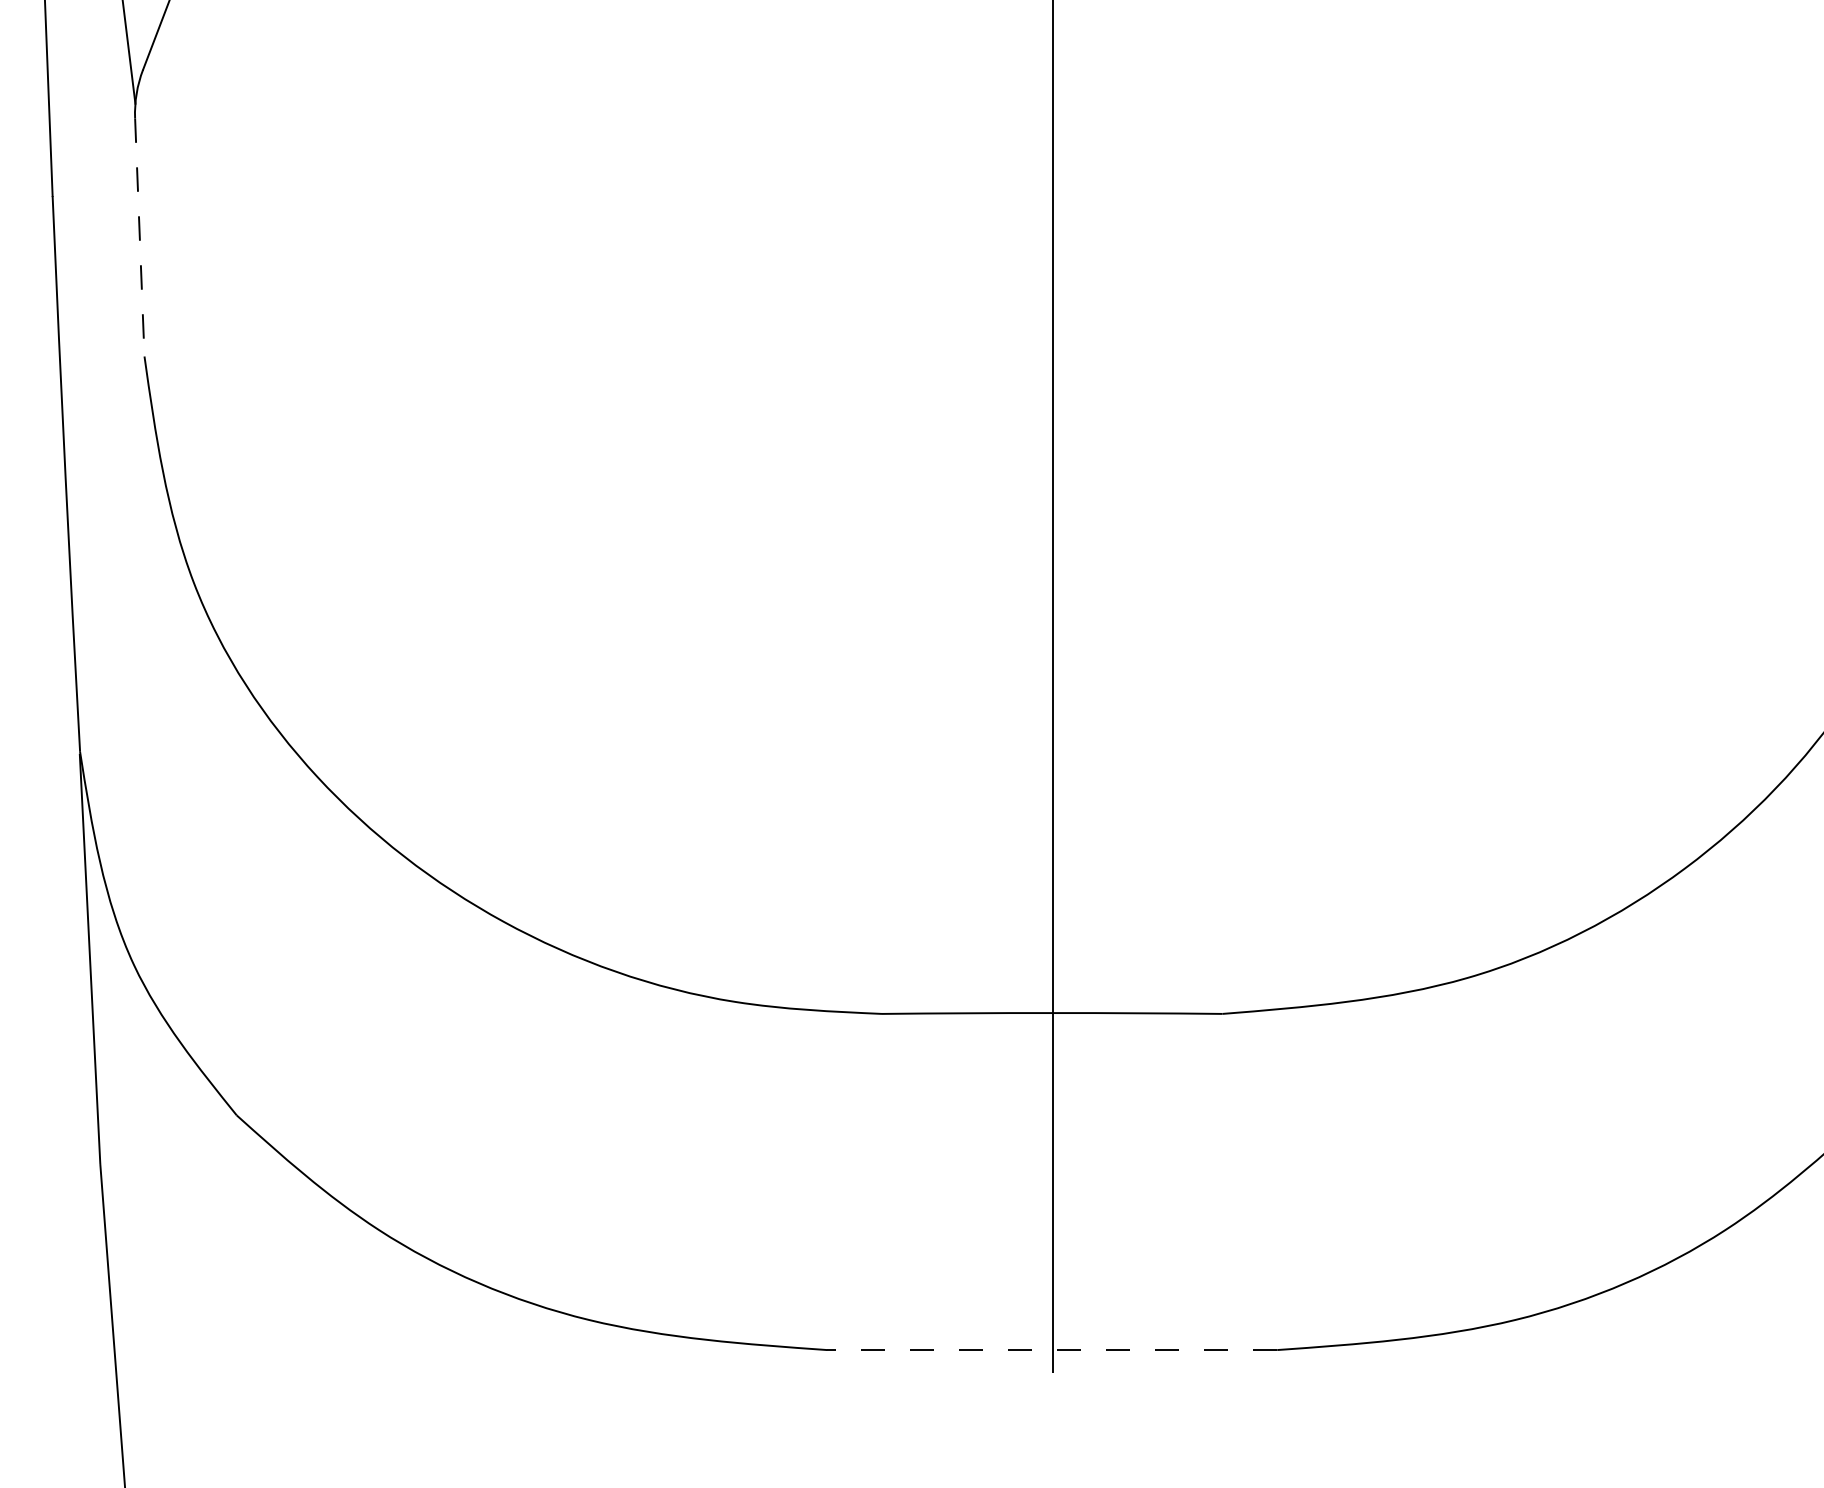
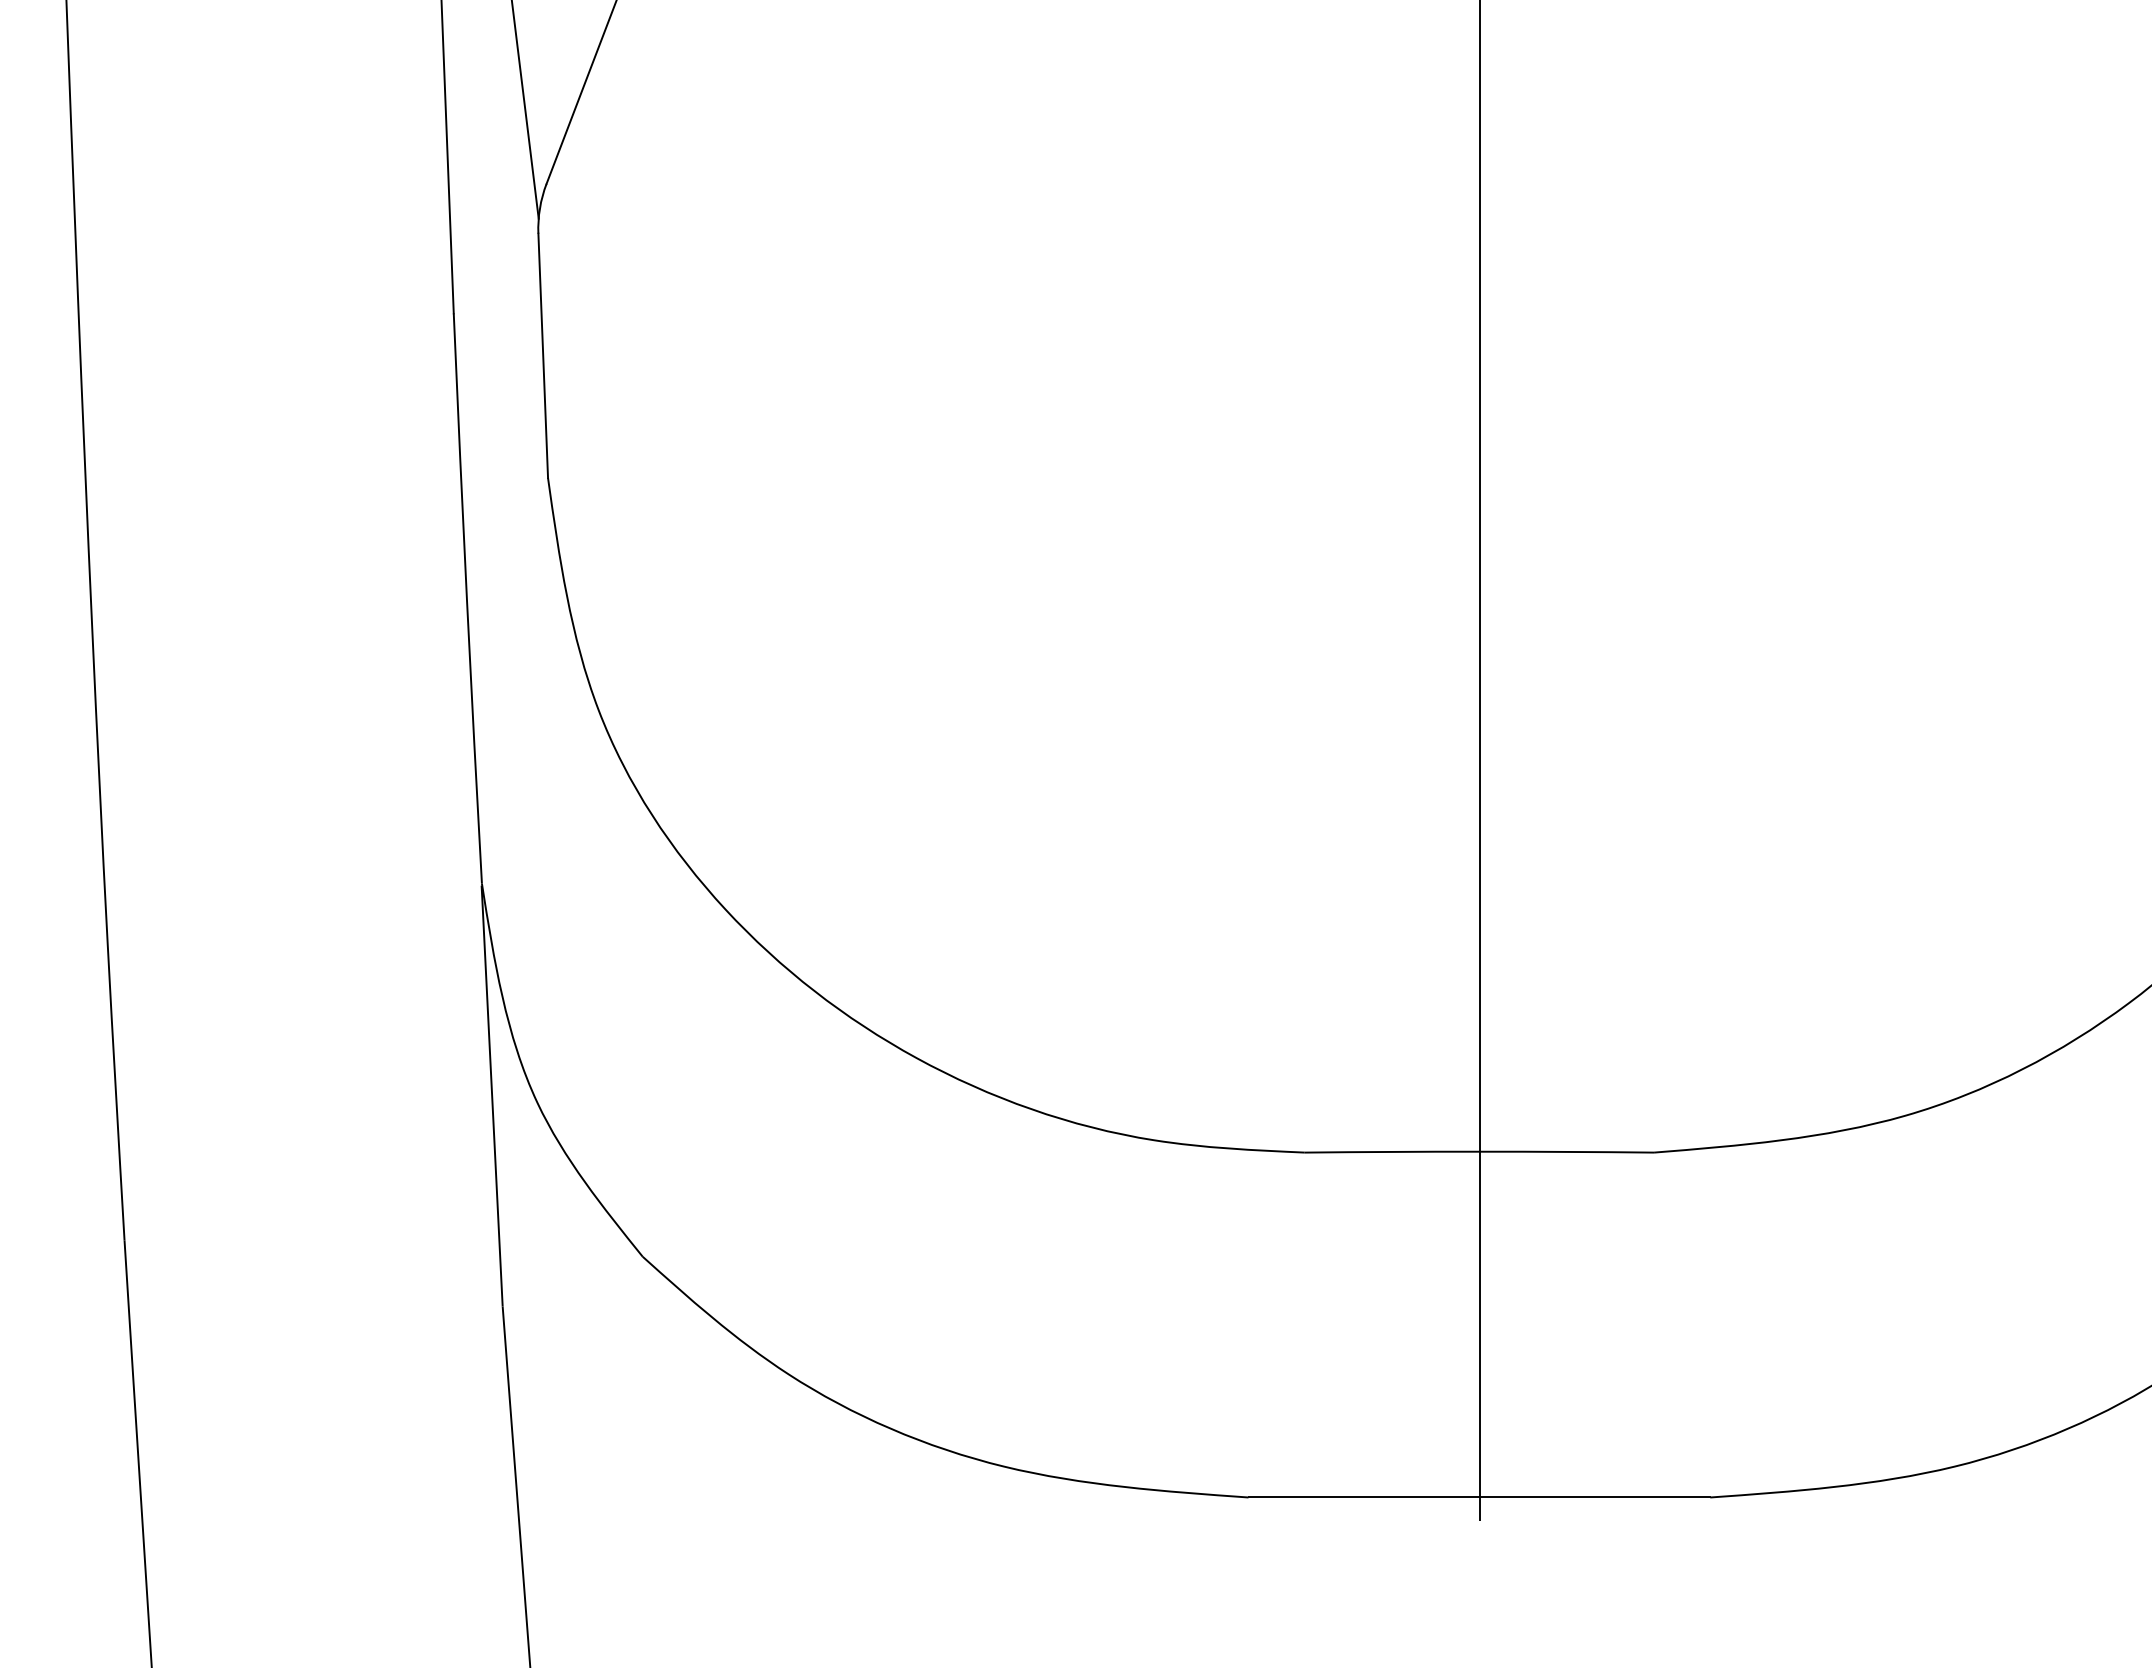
line: (140, 238) -> (543, 356), dashed -> solid
line: (1052, 1350) -> (1479, 1497), dashed -> solid

